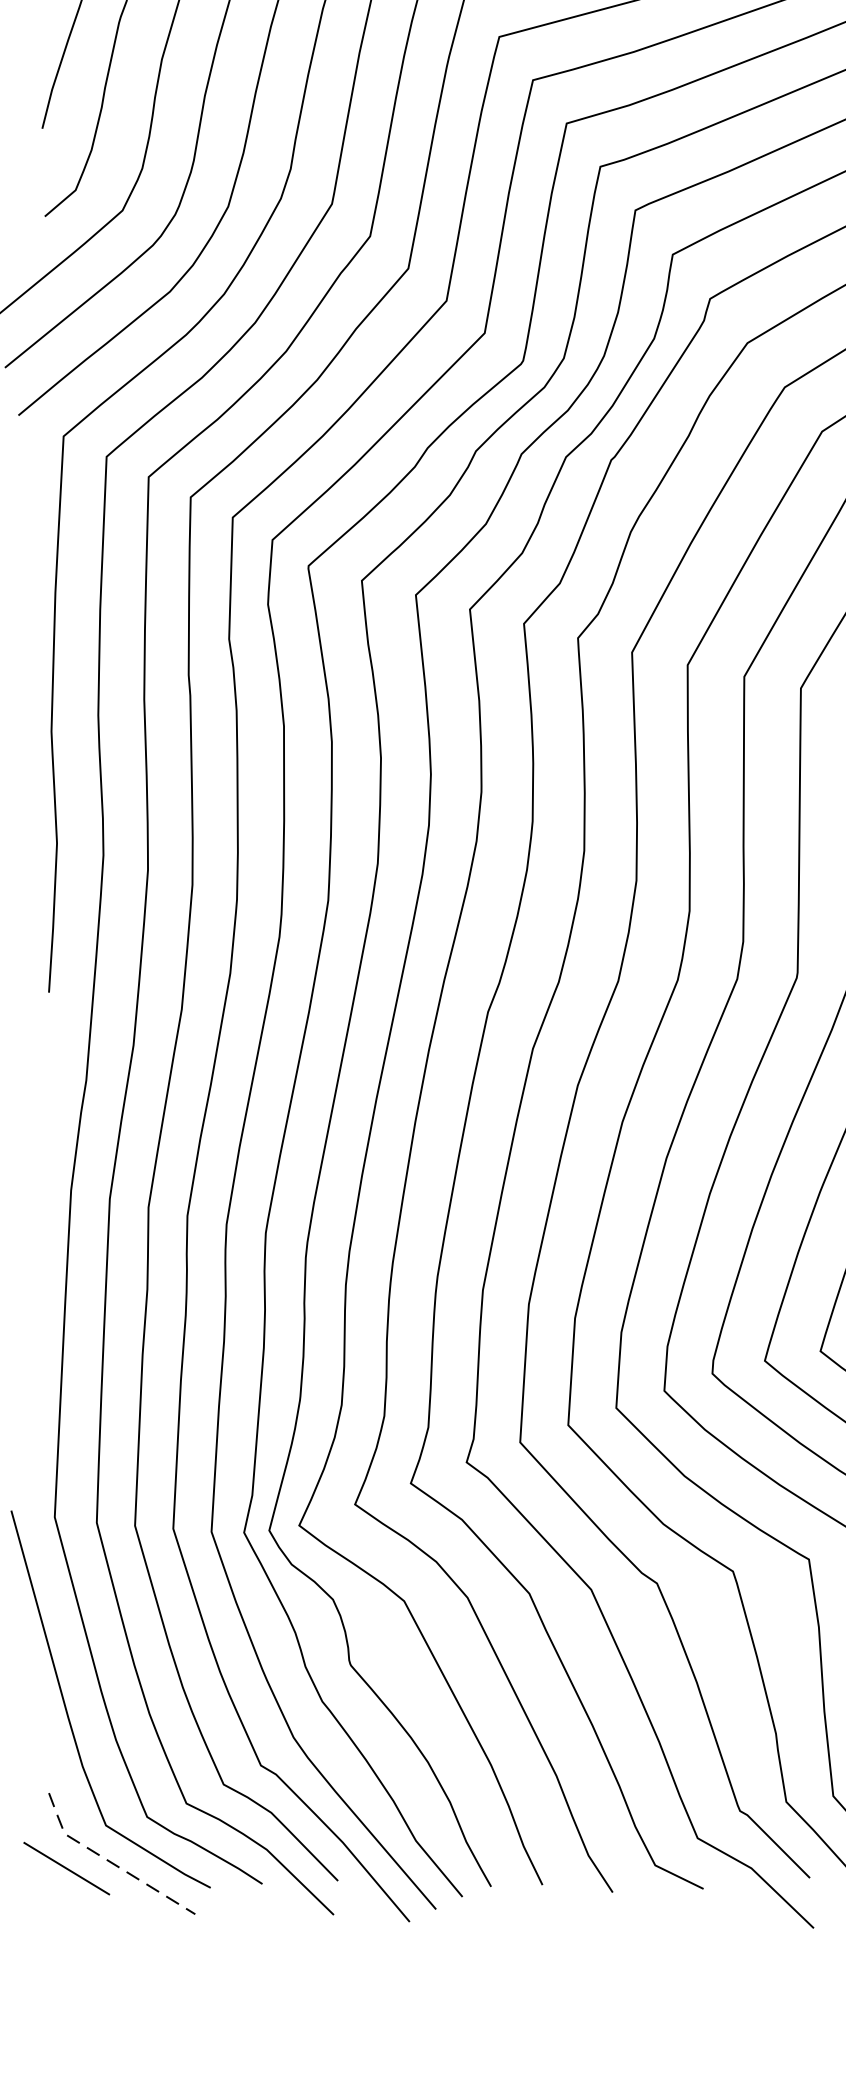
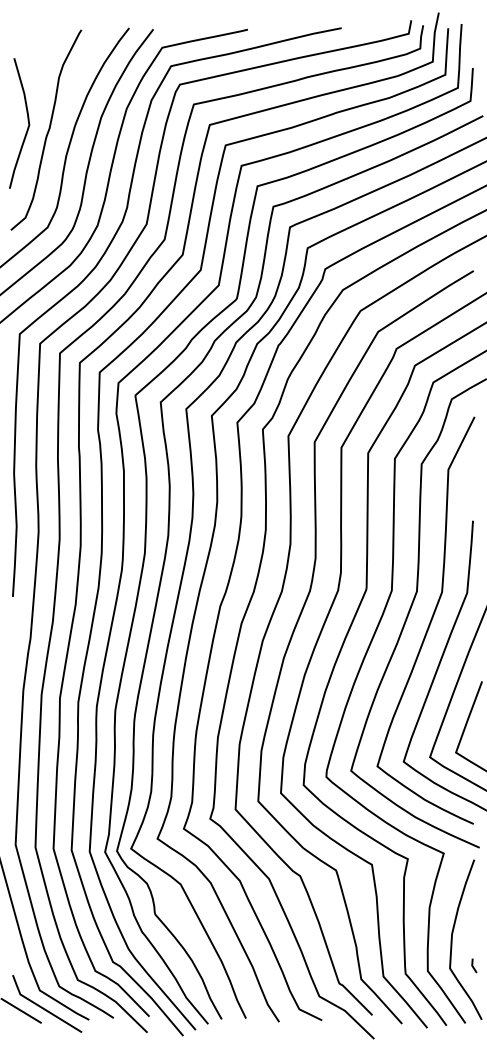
line: (109, 1861) -> (41, 1007), dashed -> solid

